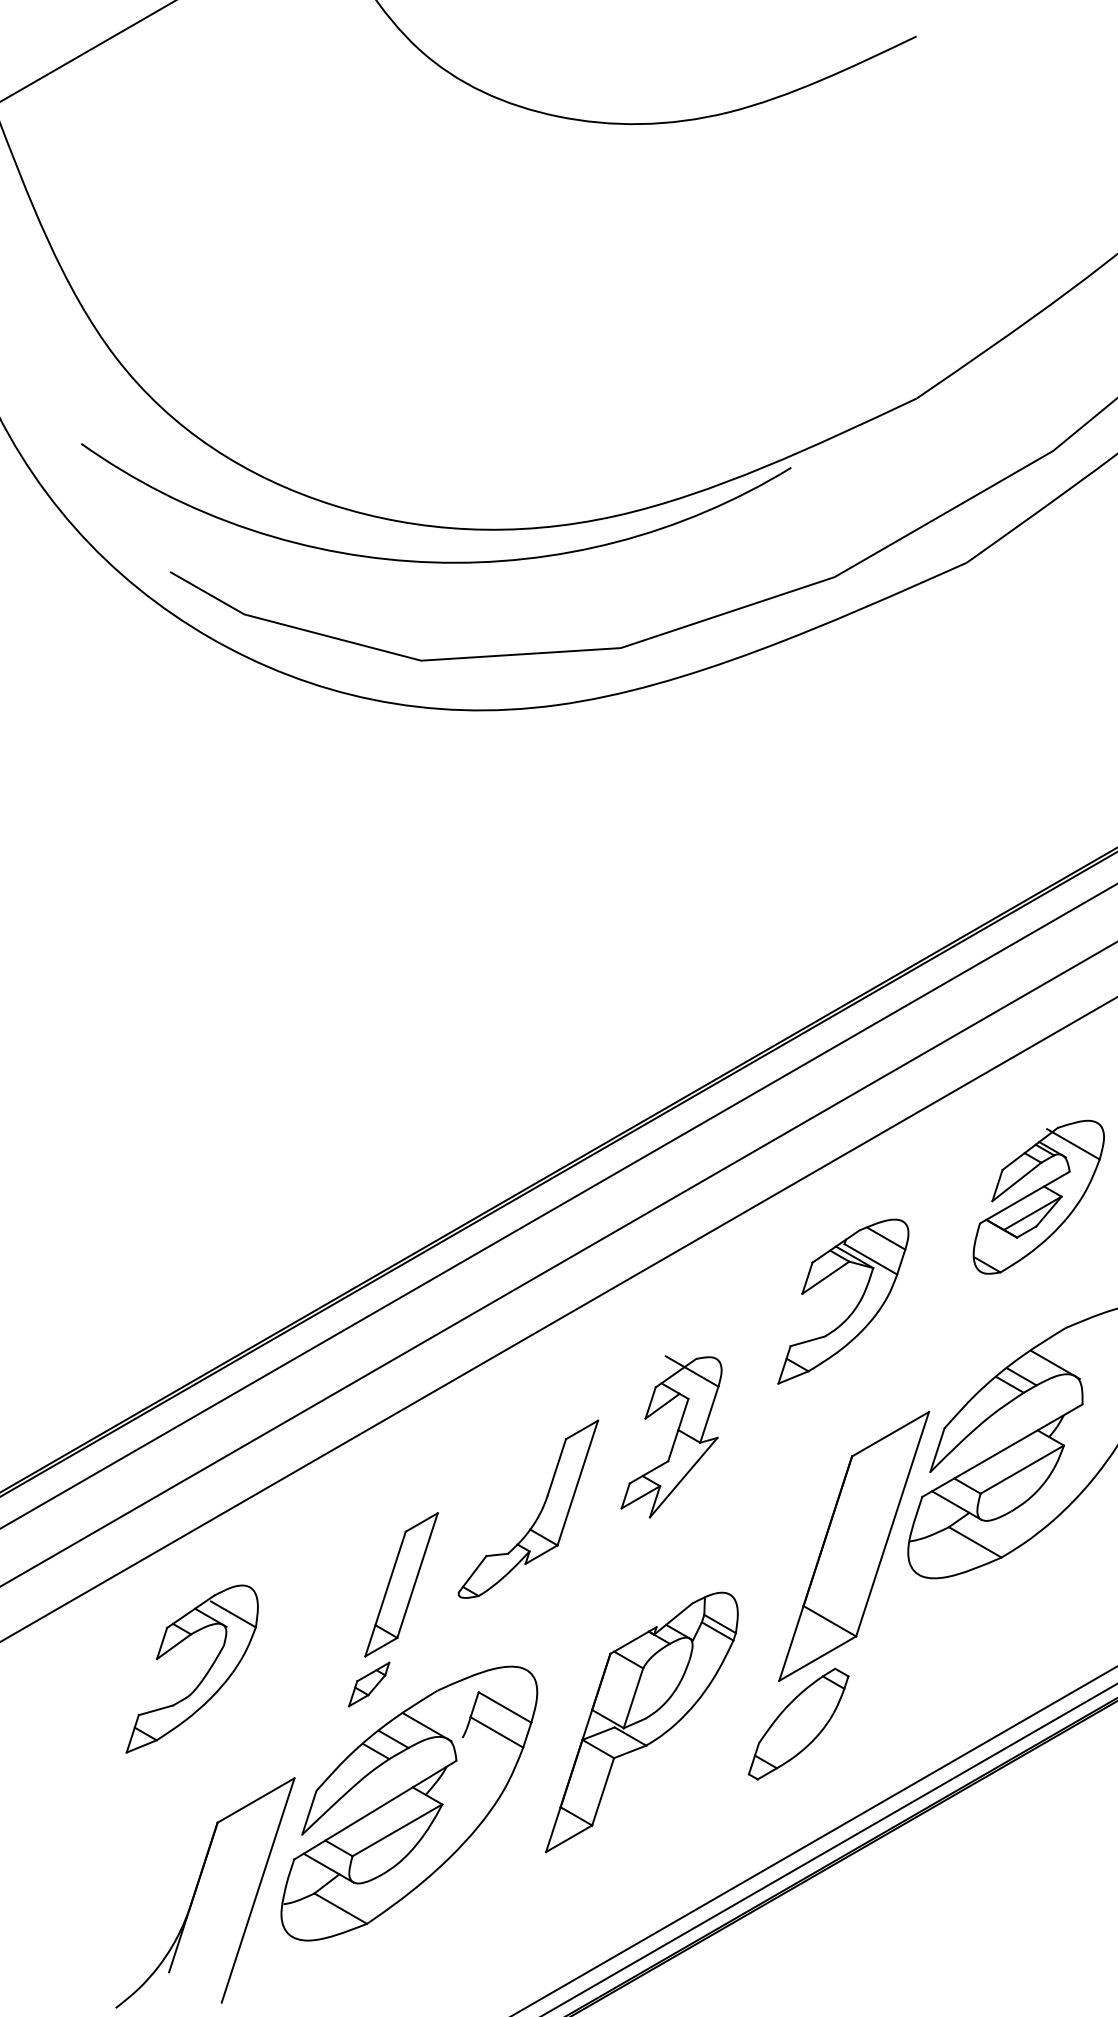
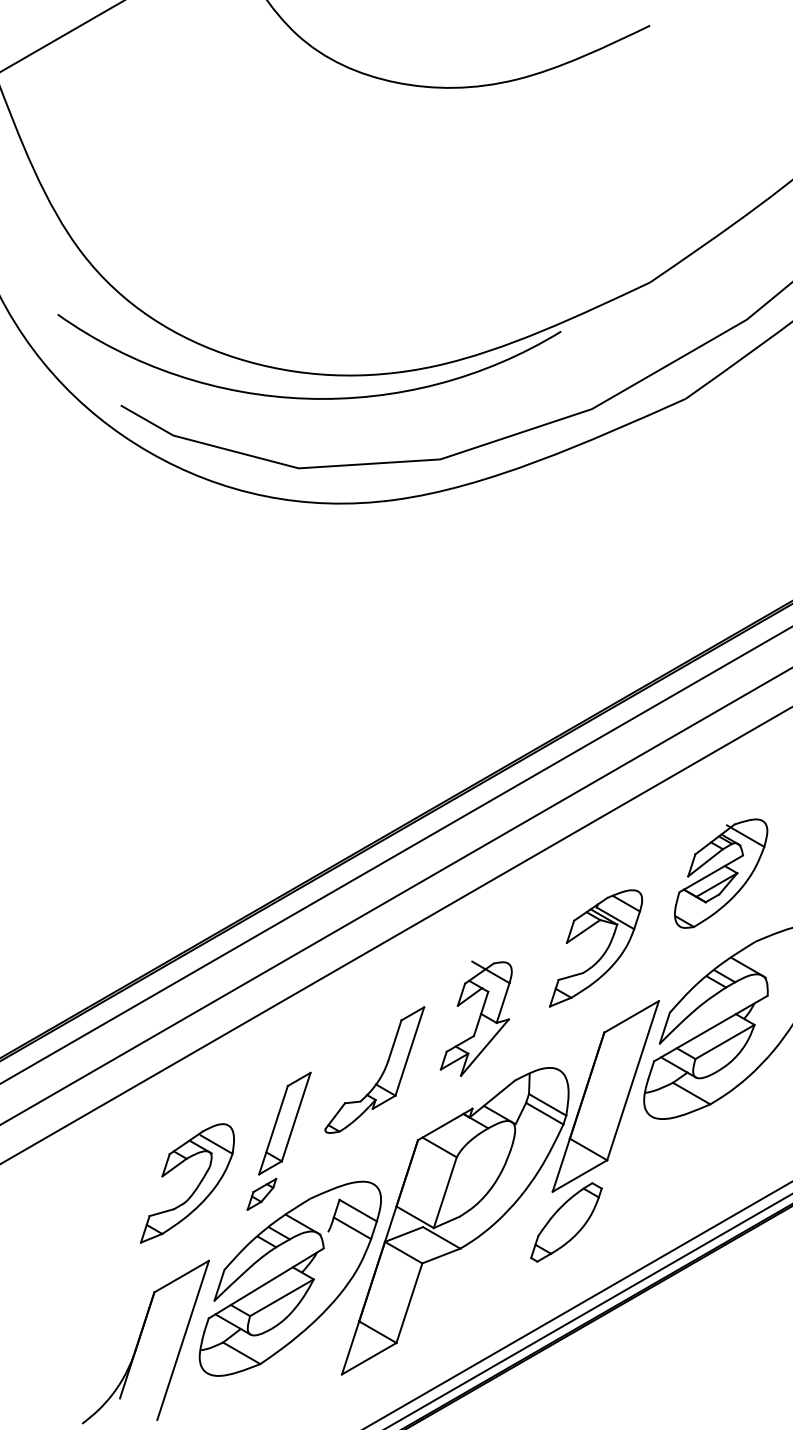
part: (1038, 1196) -> (720, 873), moved
part: (853, 1309) -> (603, 953), moved
part: (204, 1675) -> (196, 1187), moved
part: (641, 1722) -> (455, 1221), size x1.67

